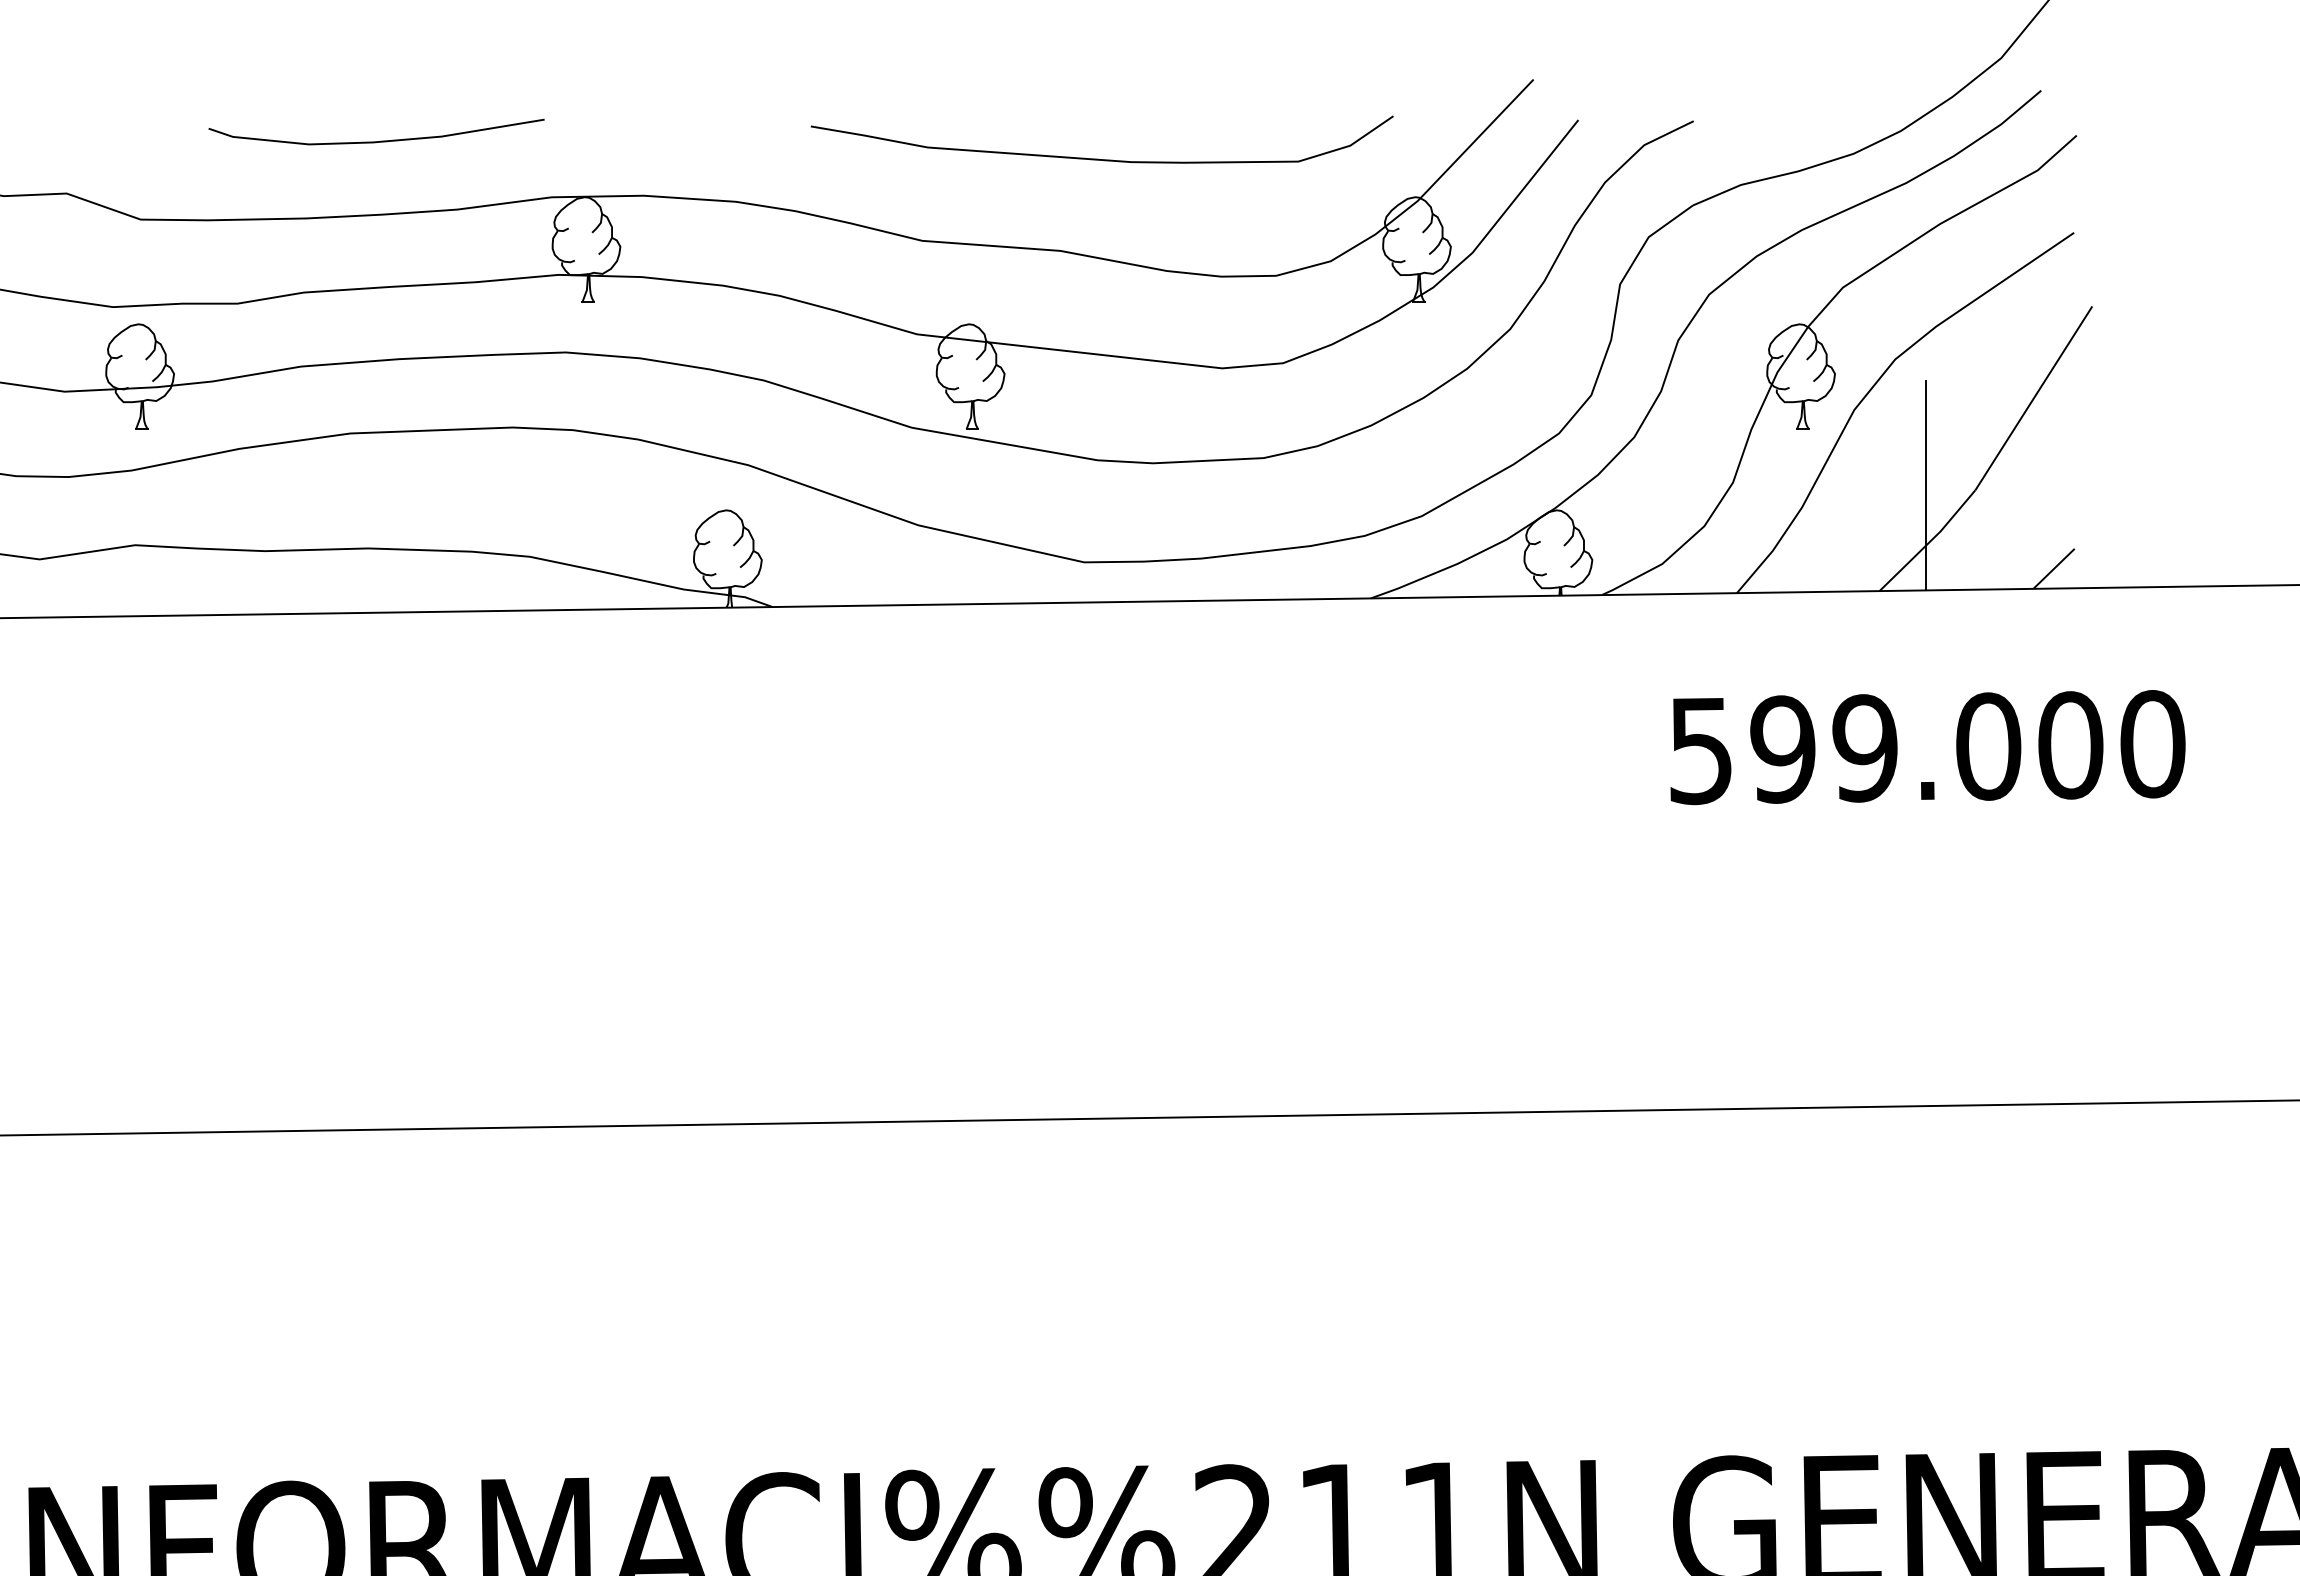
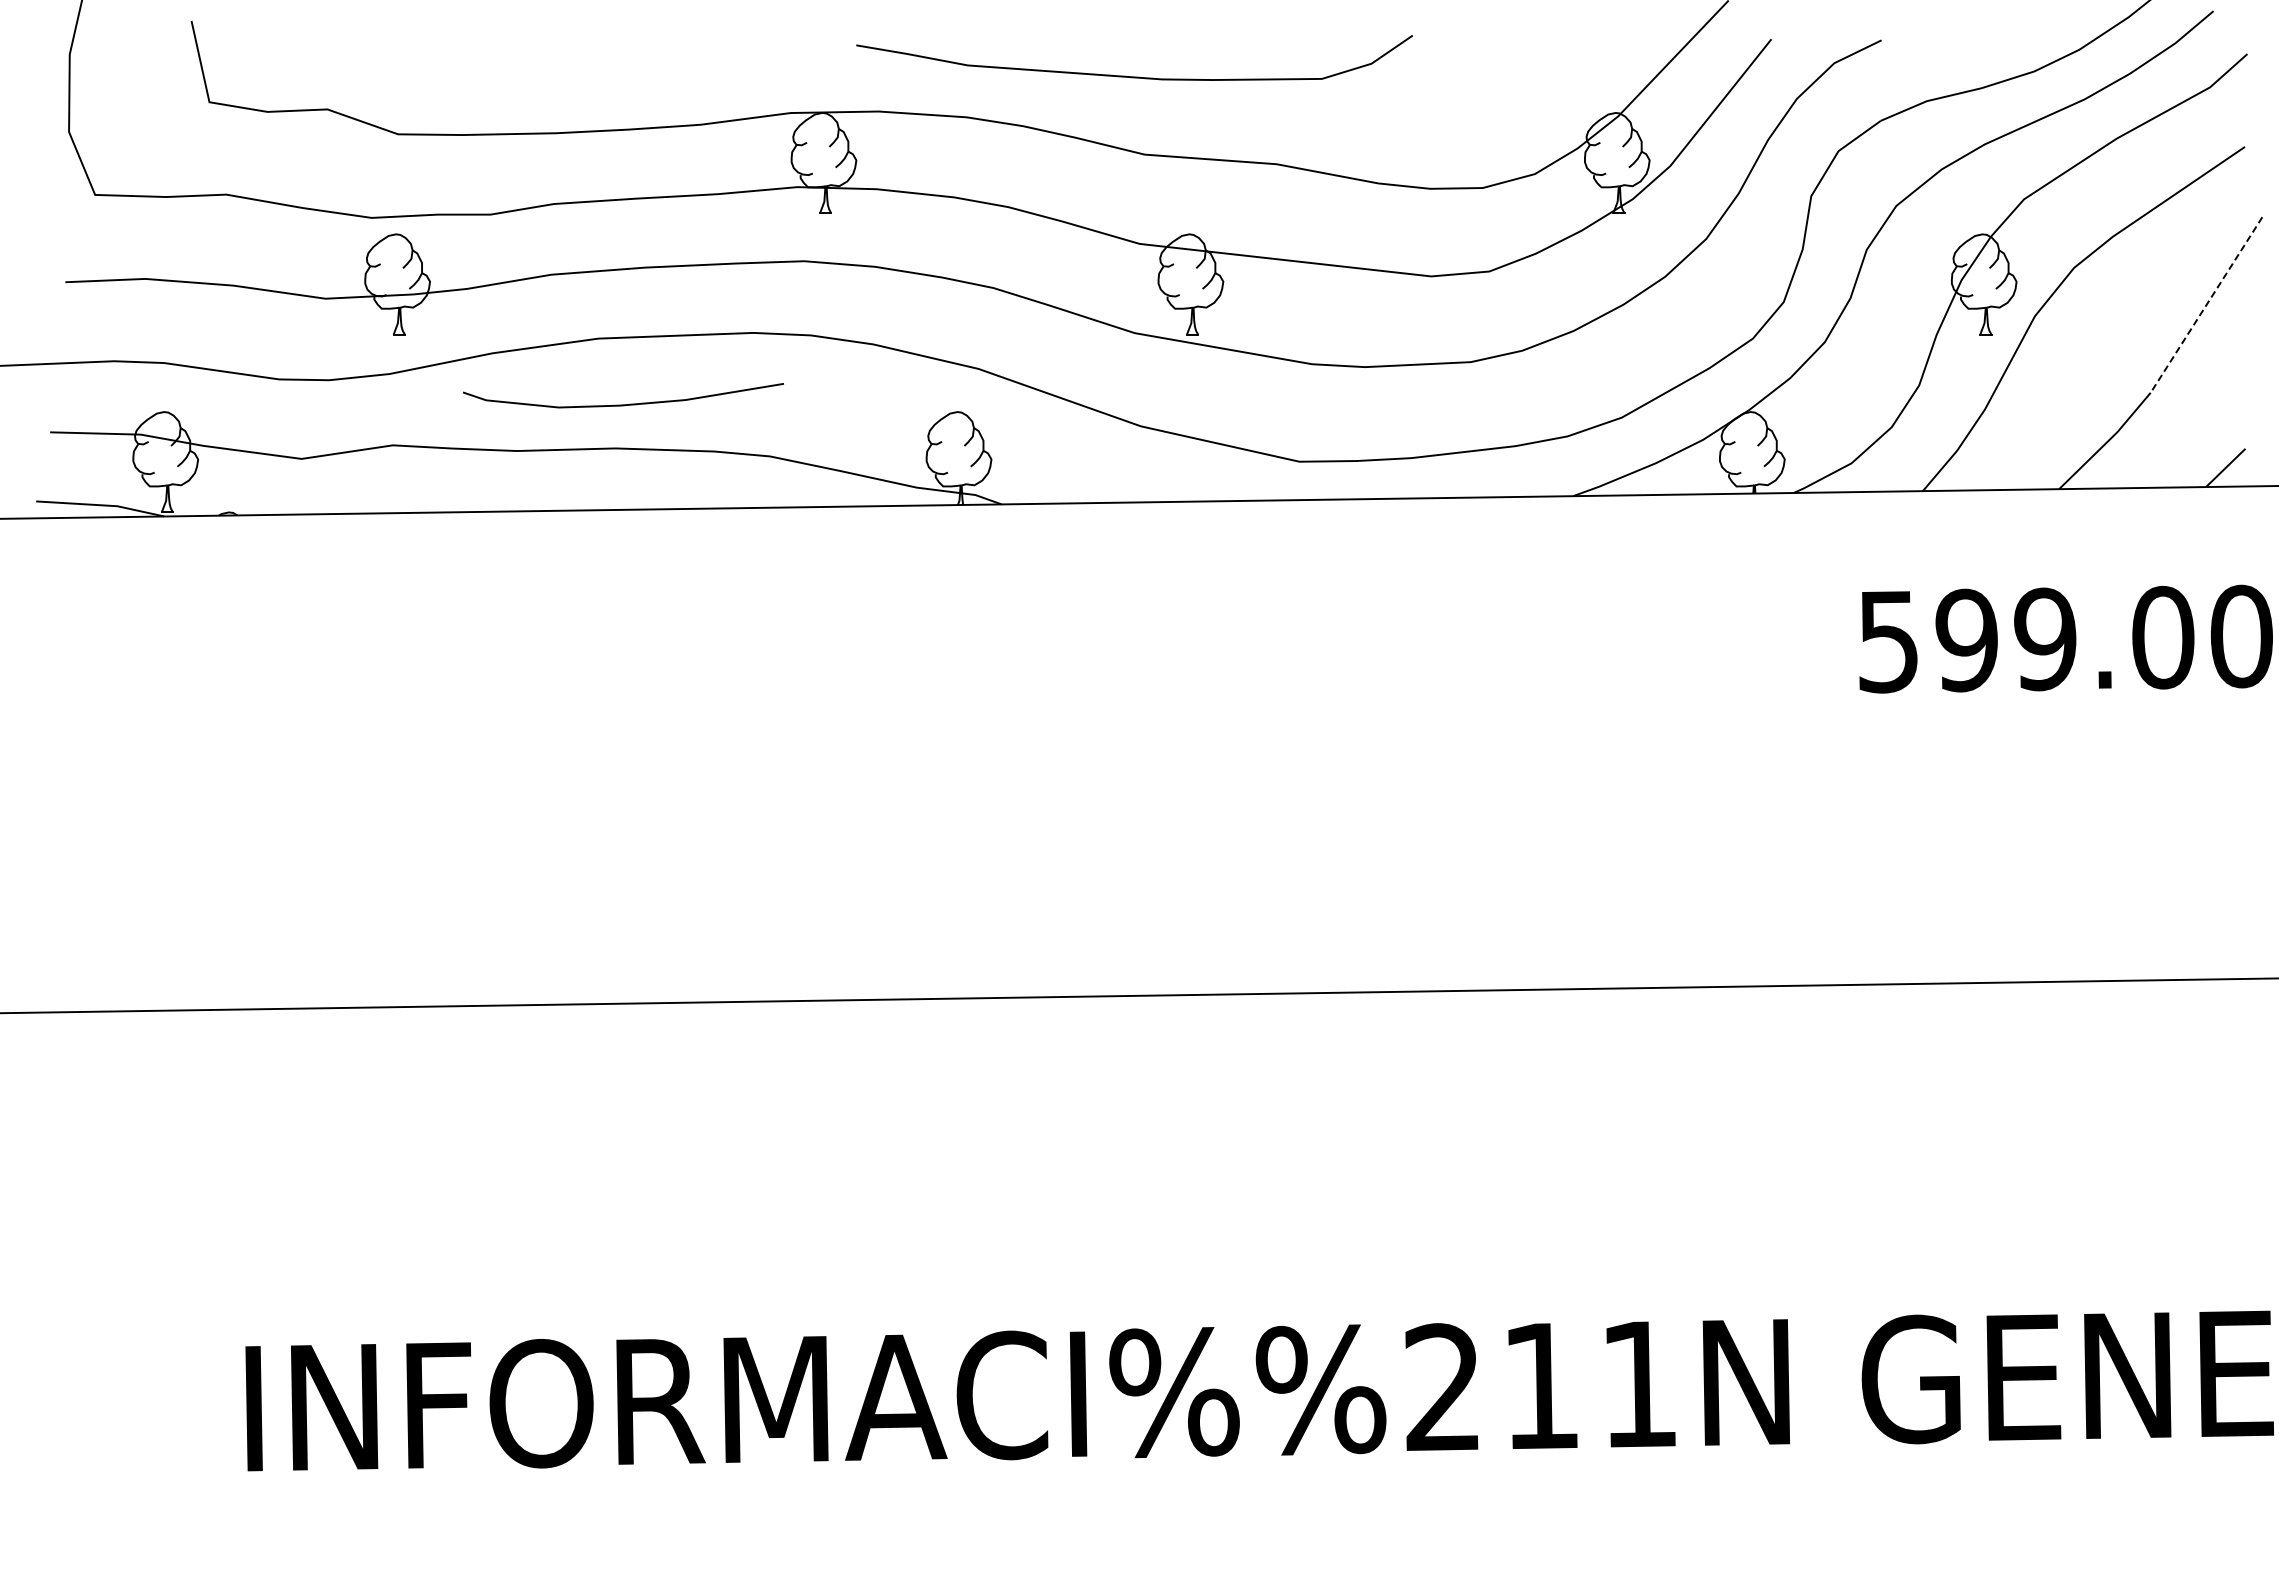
curve: (376, 141) -> (623, 404), moved
curve: (1102, 159) -> (1134, 76), moved
line: (2033, 398) -> (2206, 305), solid -> dashed
line: (1926, 485) -> (2103, 388), removed

